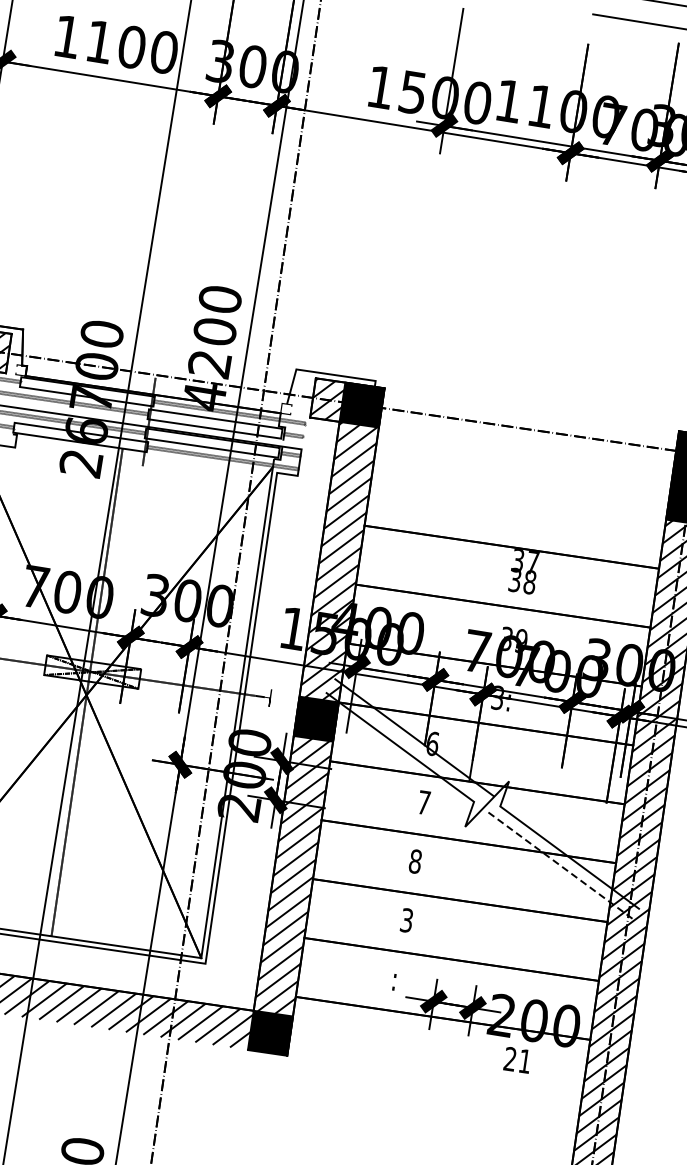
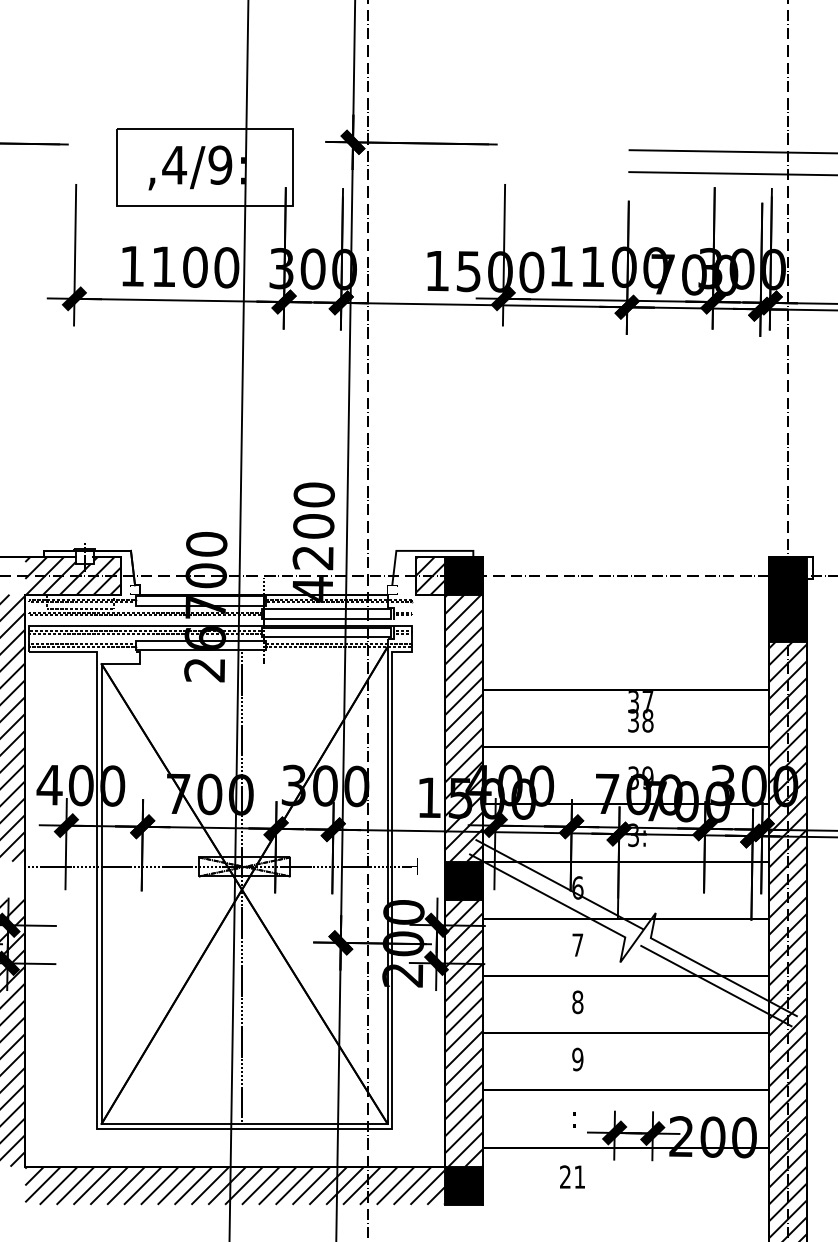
line: (560, 866) -> (716, 986), dashed -> solid
text: (406, 920) -> (577, 1059), 3 -> 9
text: (517, 1059) -> (572, 1176), moved

